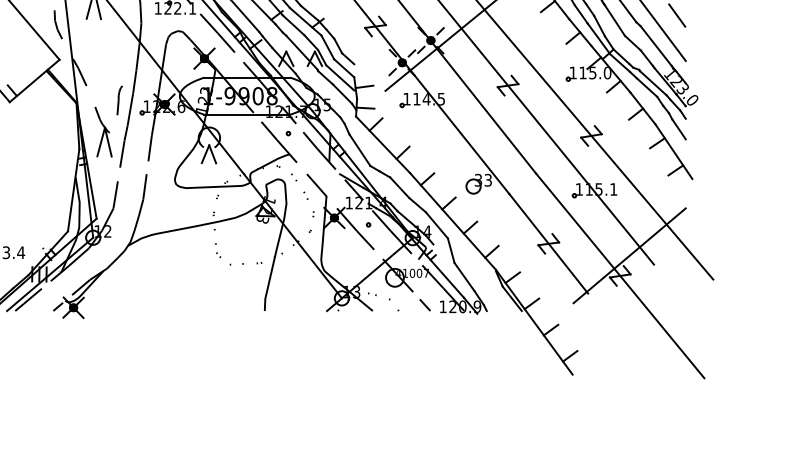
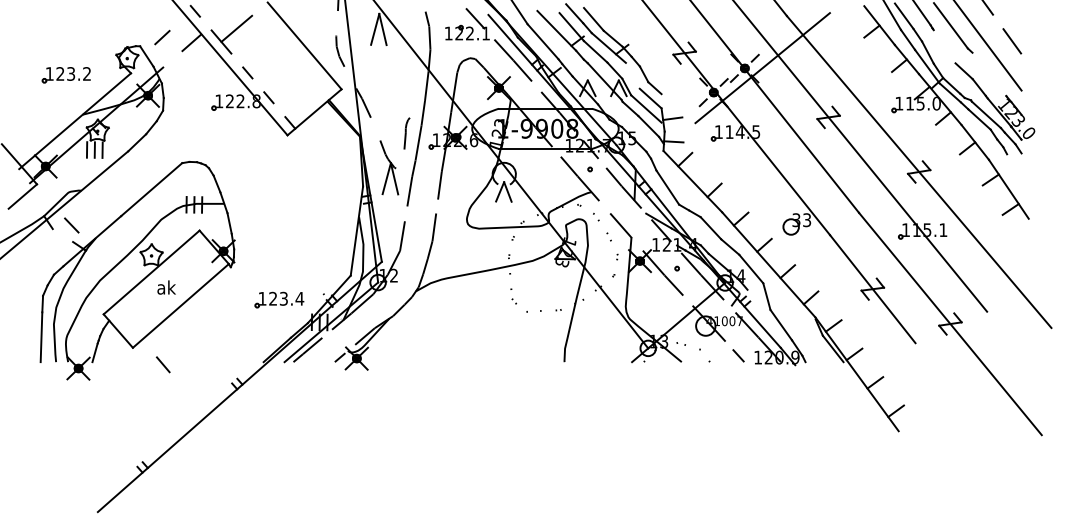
line: (614, 20) -> (944, 46), removed
line: (656, 45) -> (989, 73), removed
line: (327, 47) -> (632, 75), removed
line: (679, 129) -> (1014, 164), removed
line: (629, 255) -> (960, 301), removed

